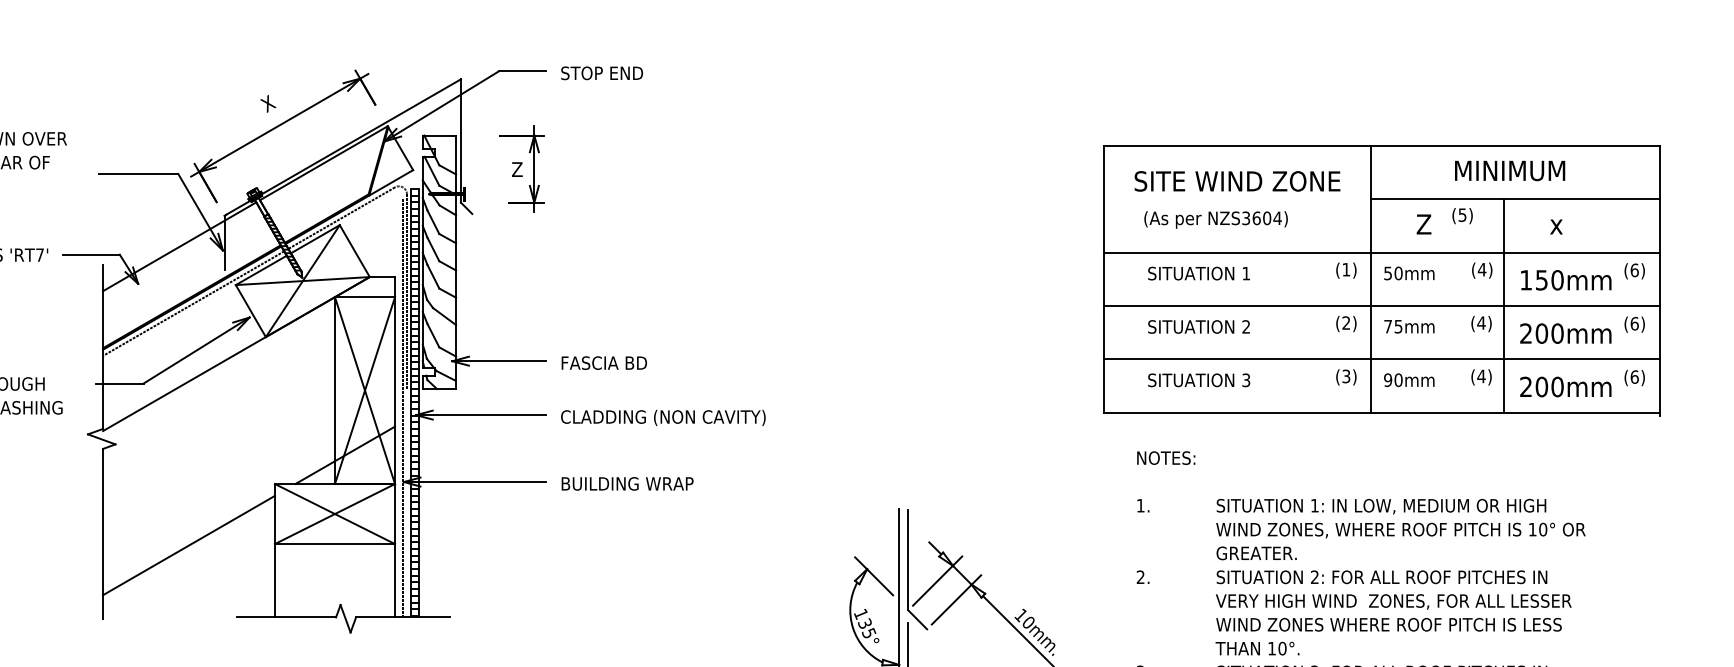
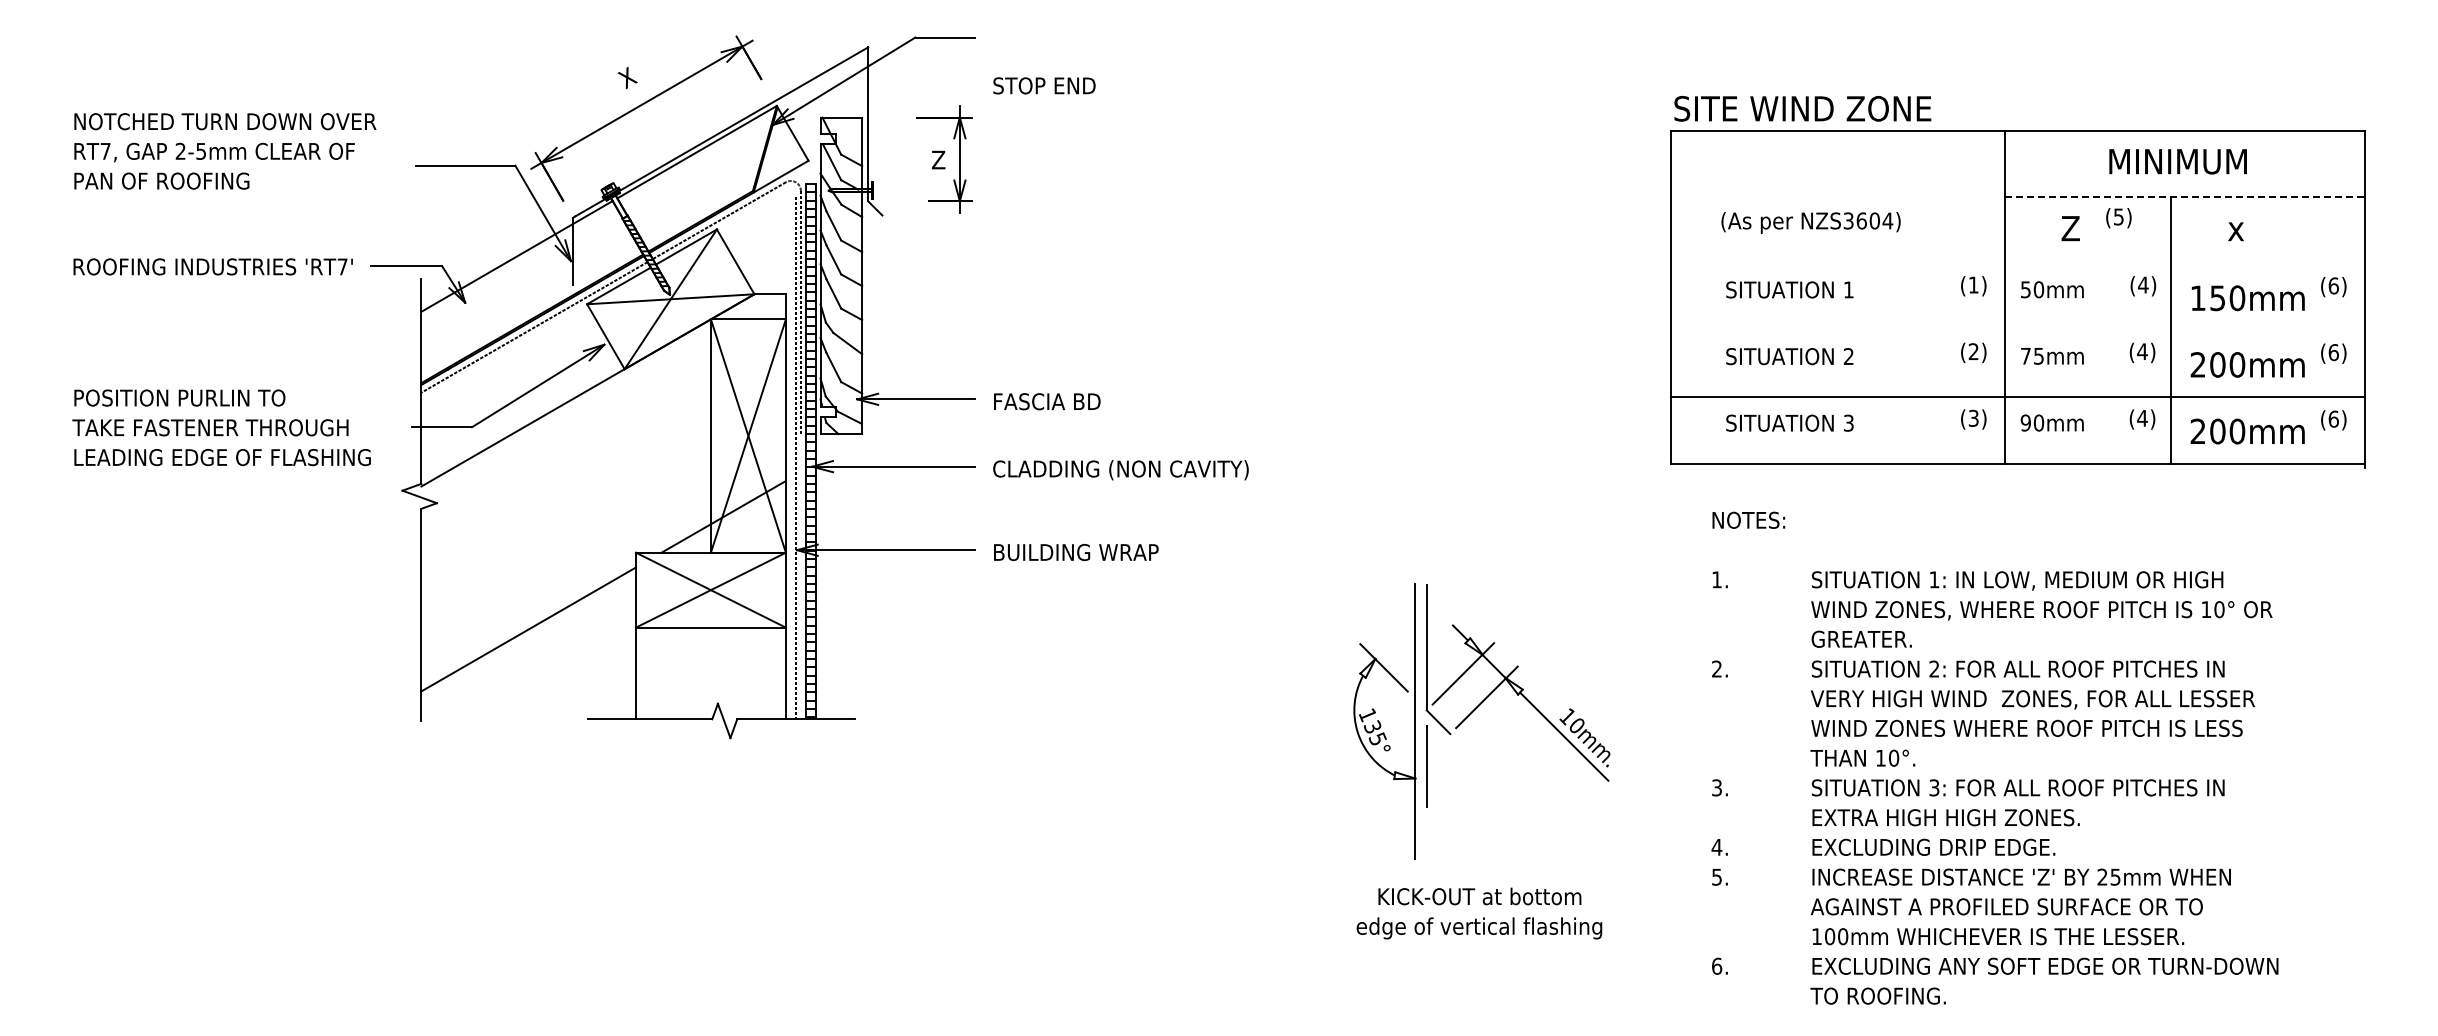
text: (602, 73) -> (1044, 85), moved
text: (1237, 181) -> (1802, 108), moved
line: (1515, 199) -> (2185, 197), solid -> dashed
line: (1381, 252) -> (2017, 263), removed
line: (1381, 306) -> (2017, 330), removed

